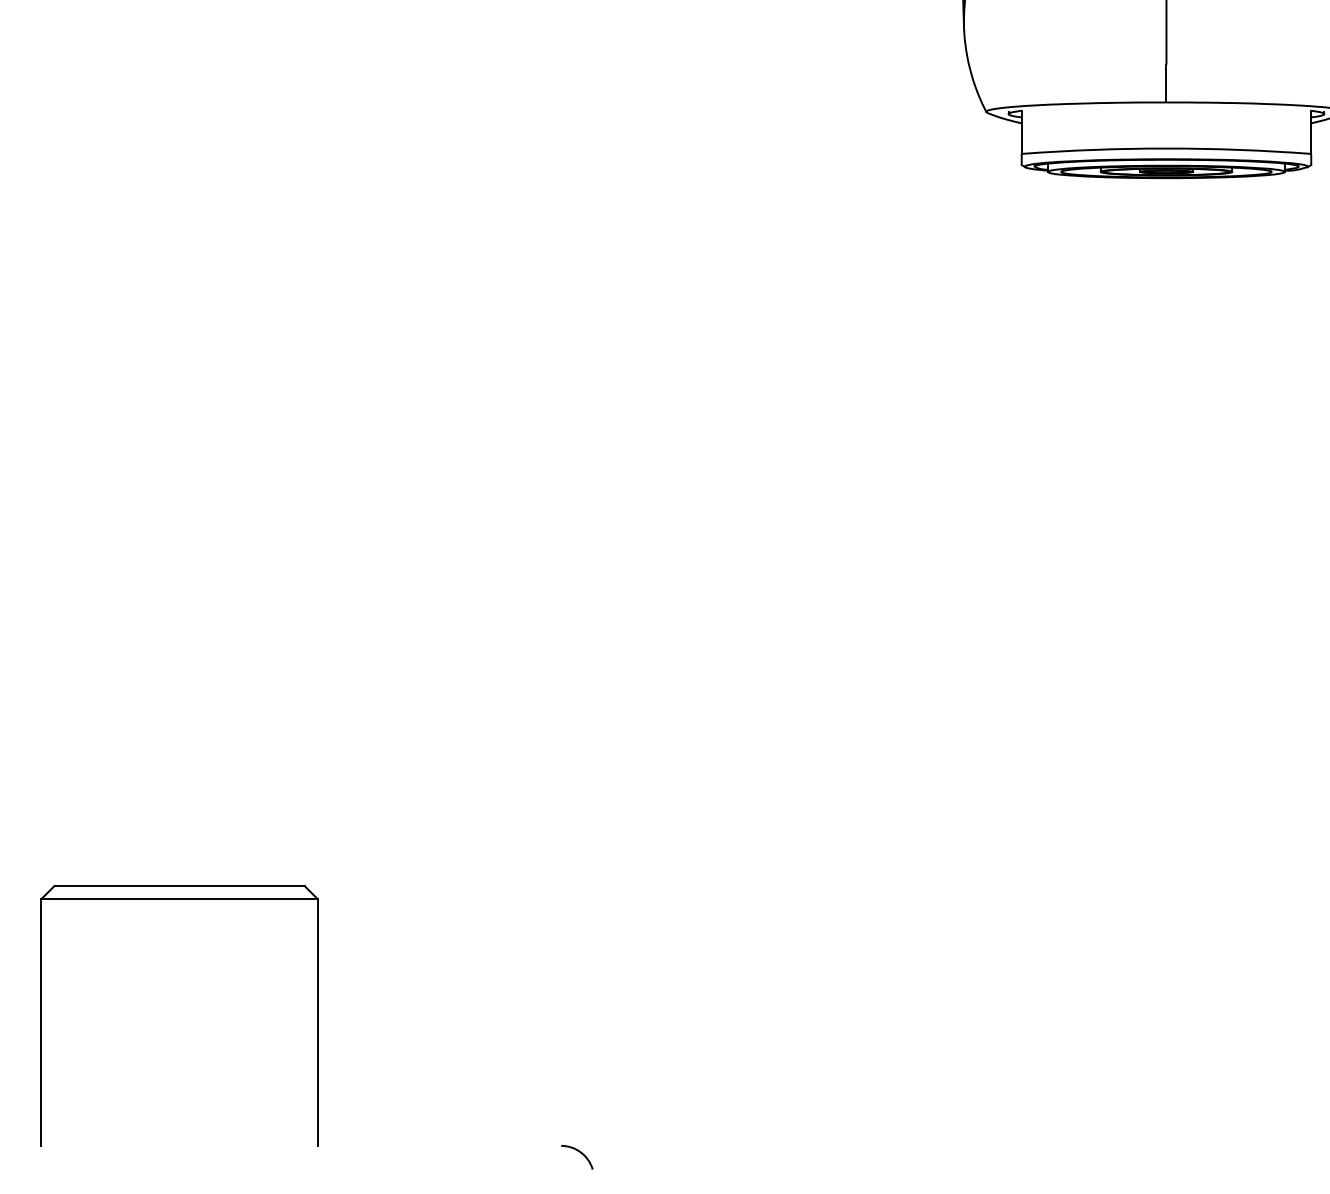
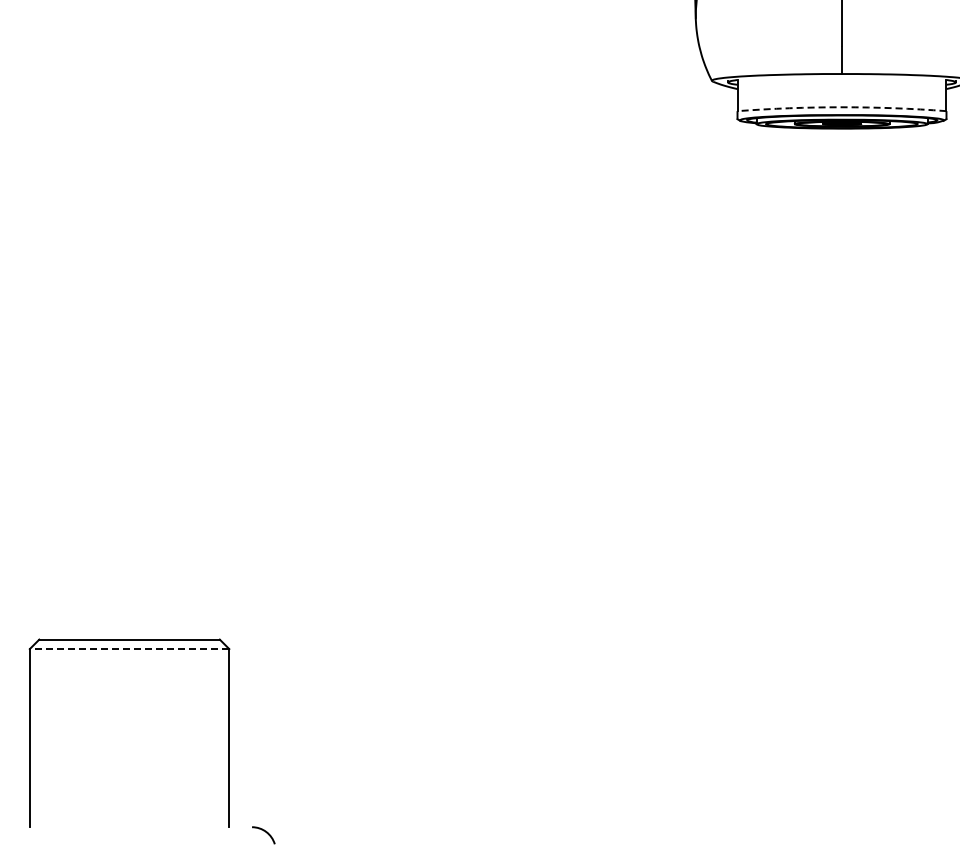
arc: (1167, 148) -> (842, 107), solid -> dashed
line: (179, 899) -> (129, 649), solid -> dashed
arc: (579, 1153) -> (265, 832), moved

